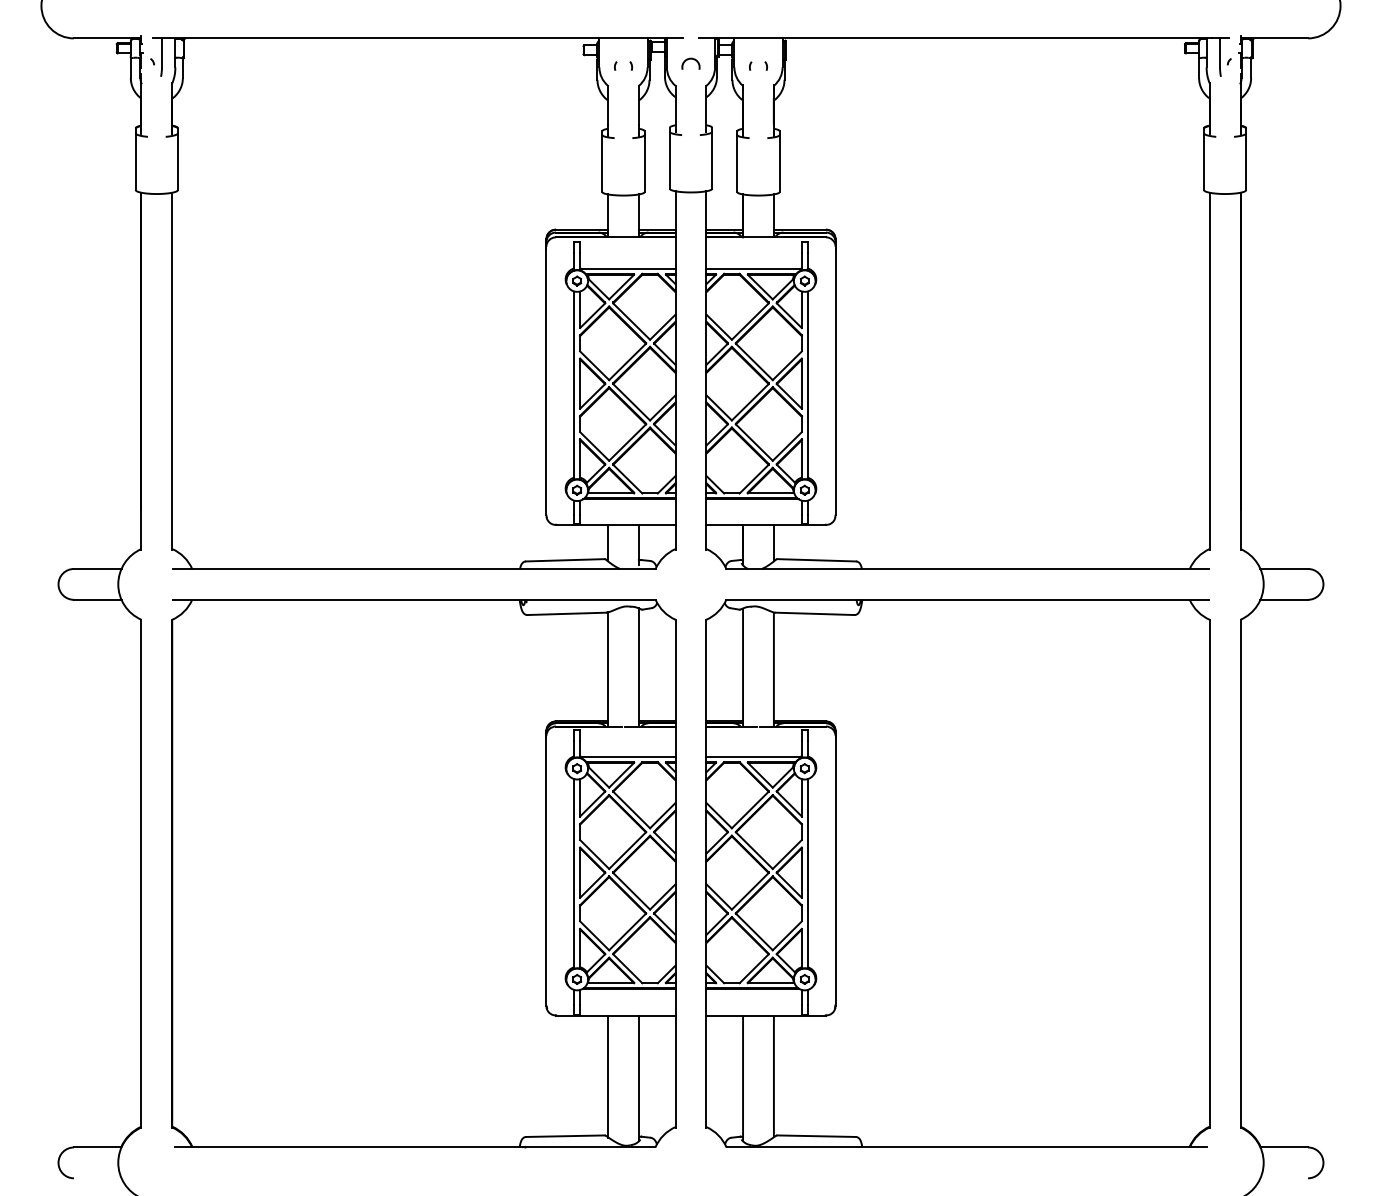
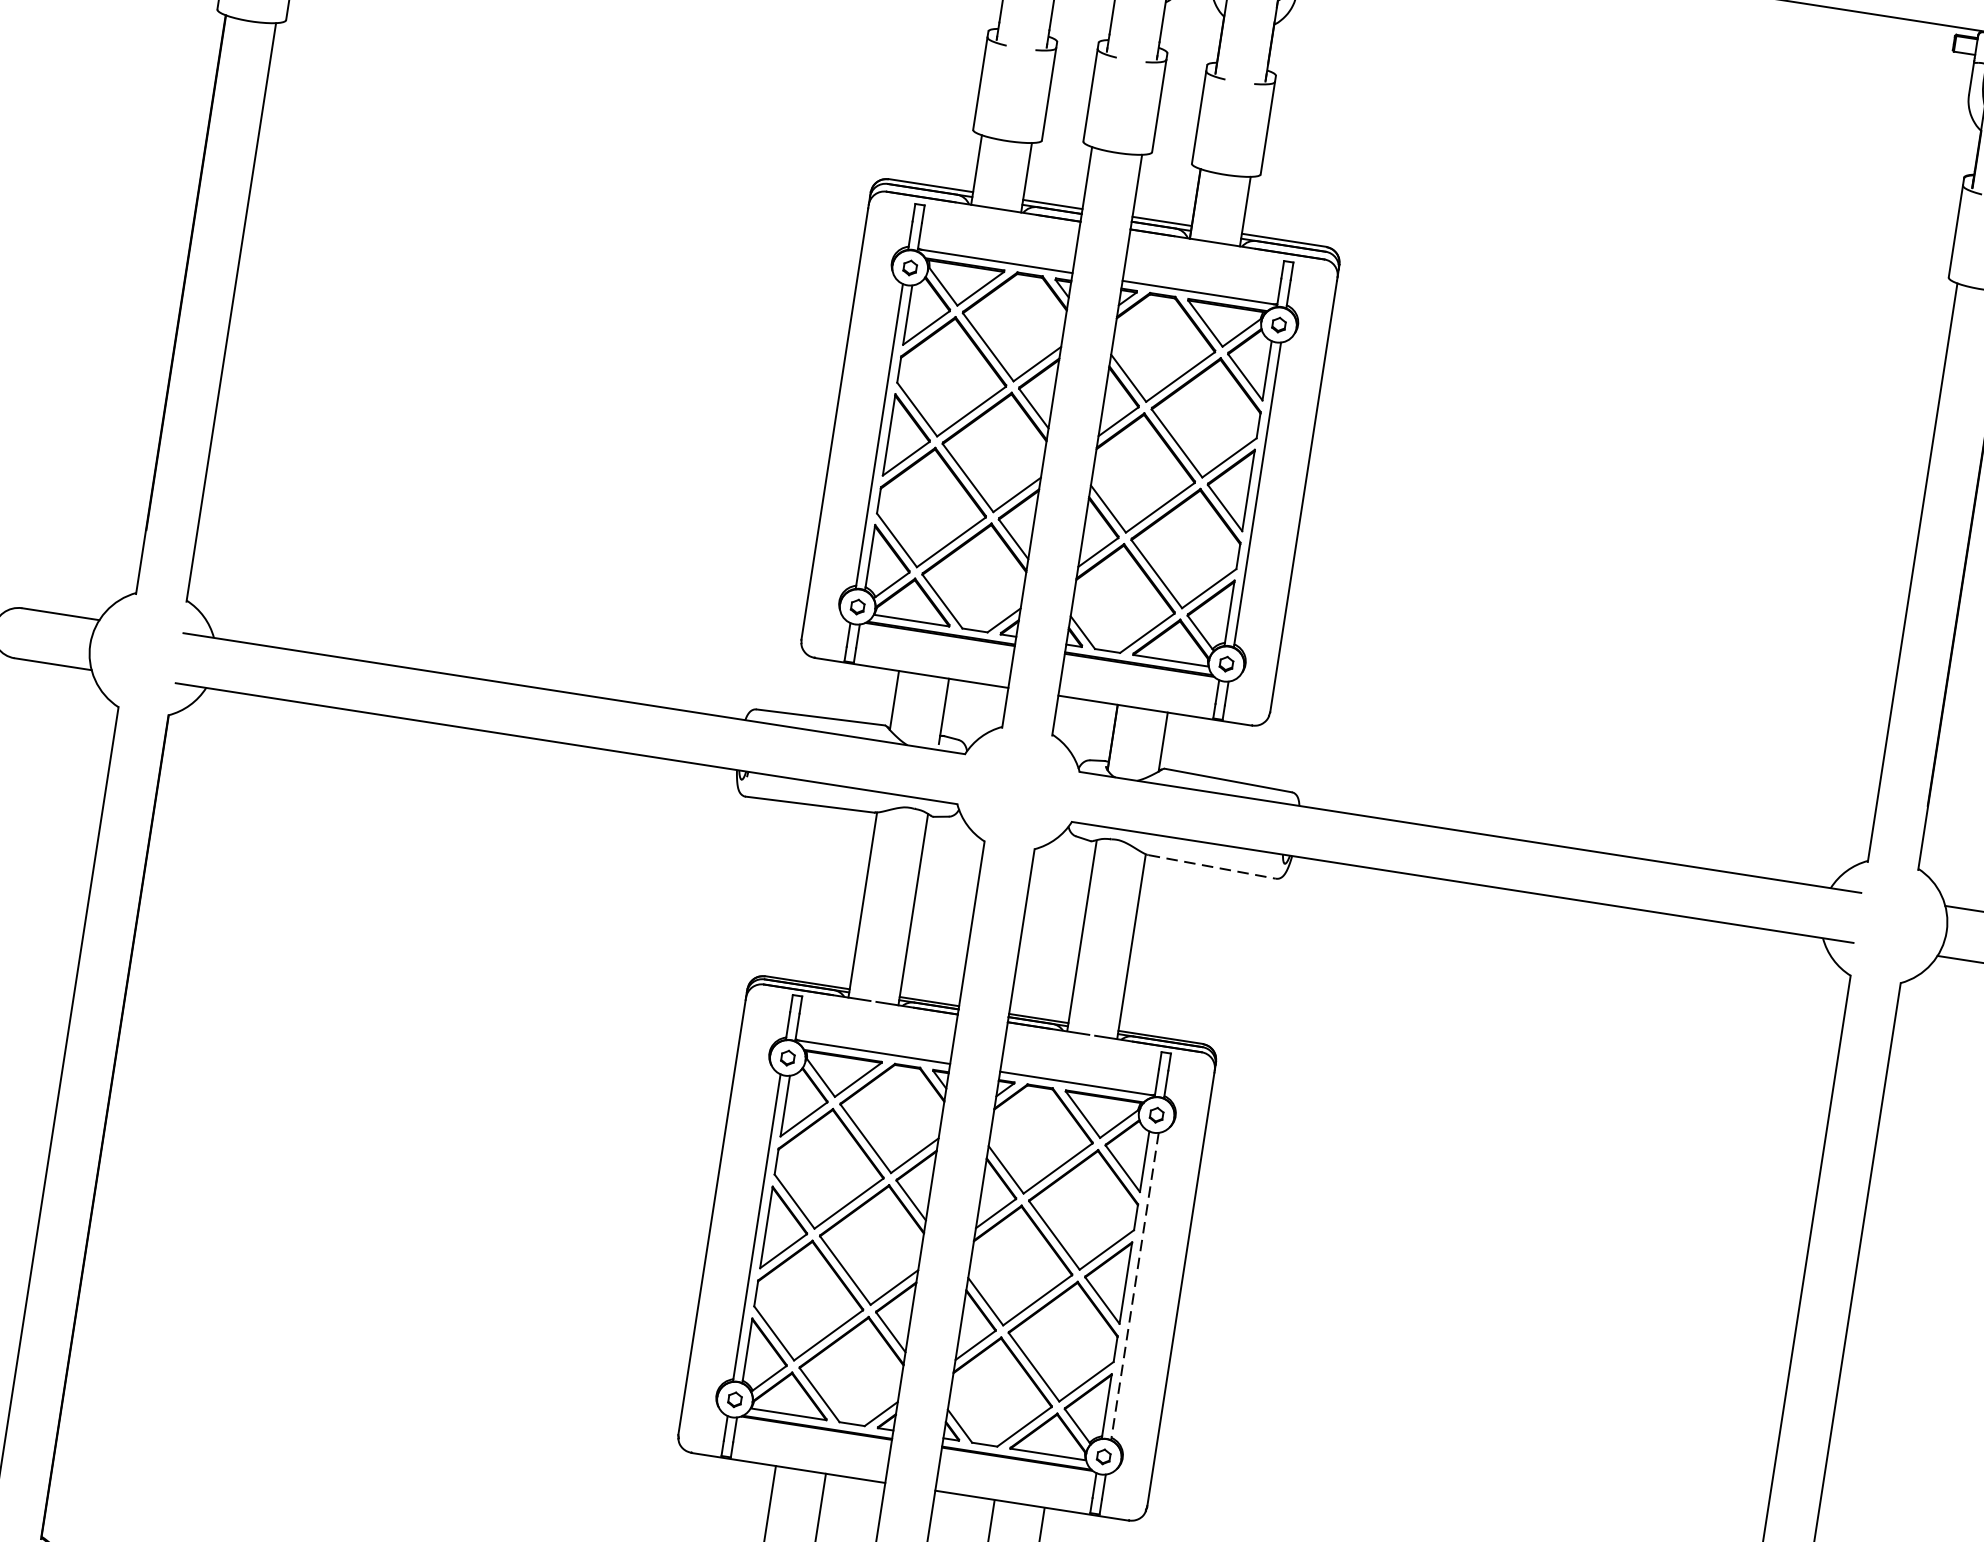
line: (815, 613) -> (1212, 866), solid -> dashed
line: (807, 873) -> (1134, 1285), solid -> dashed

